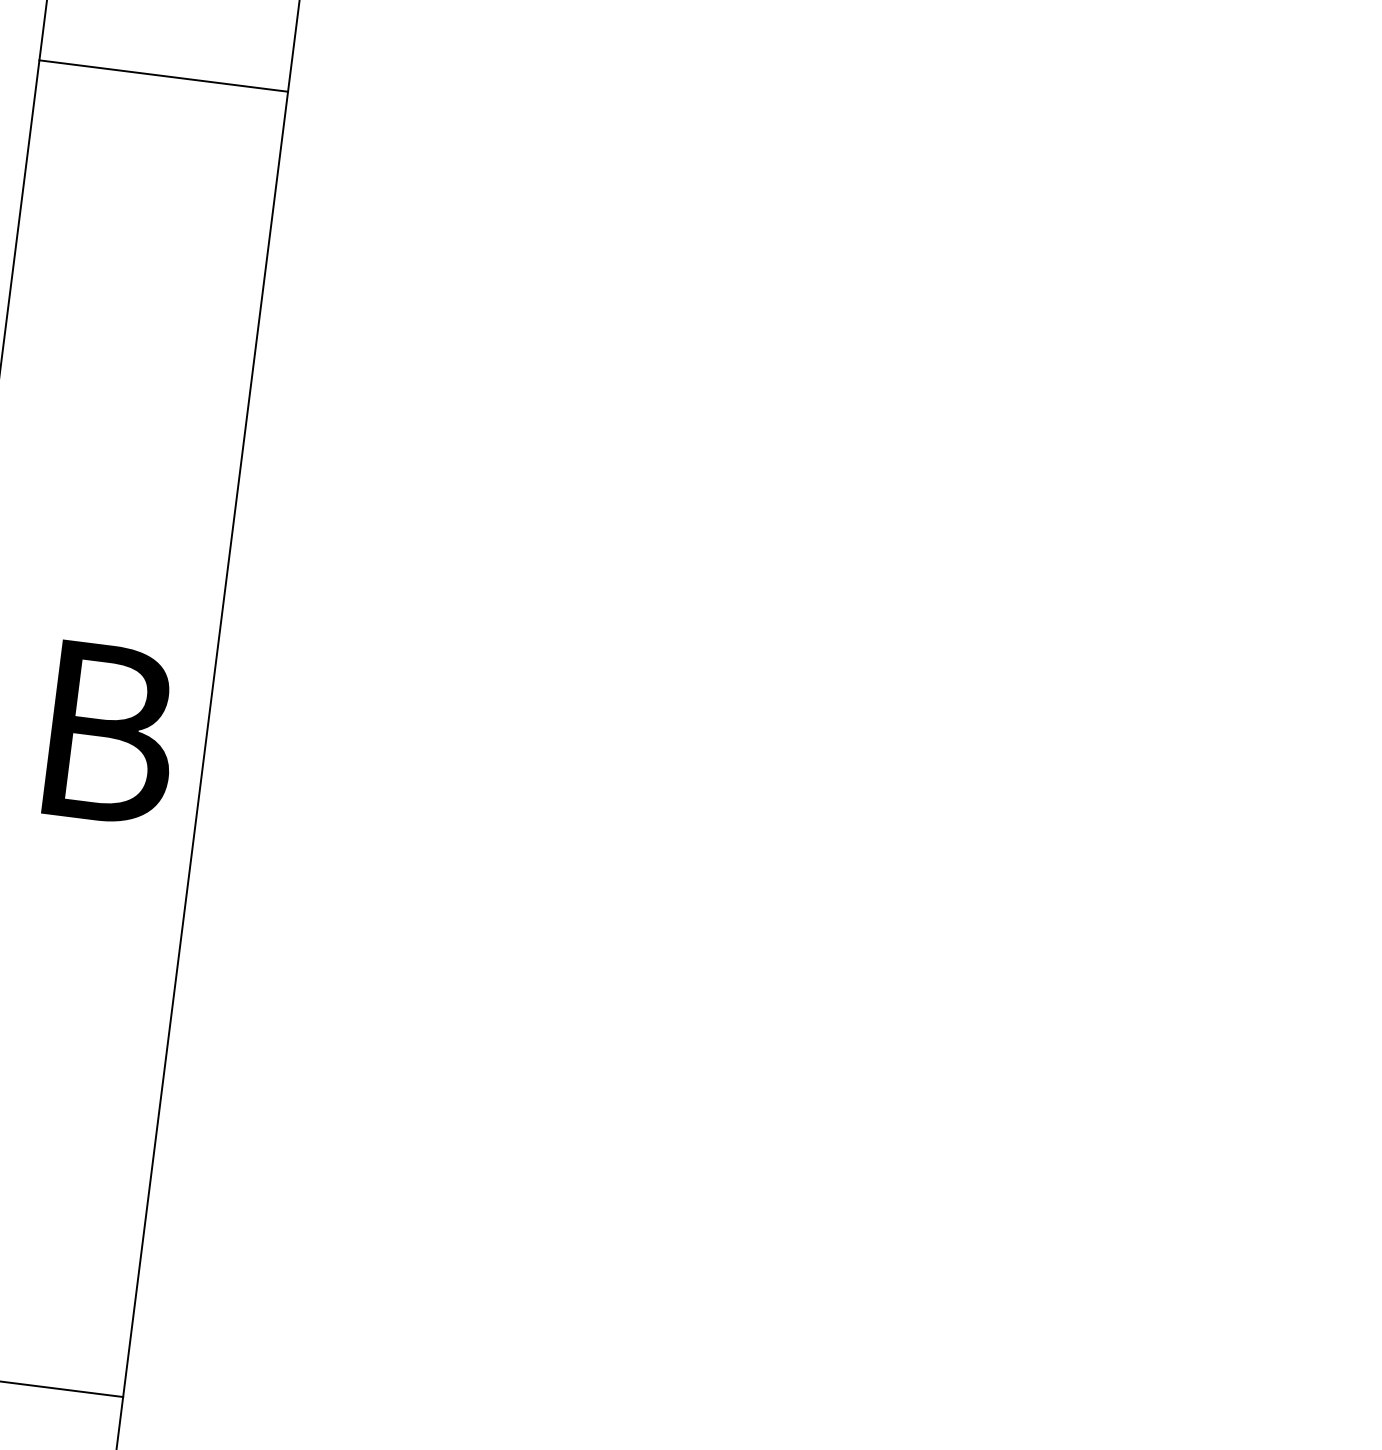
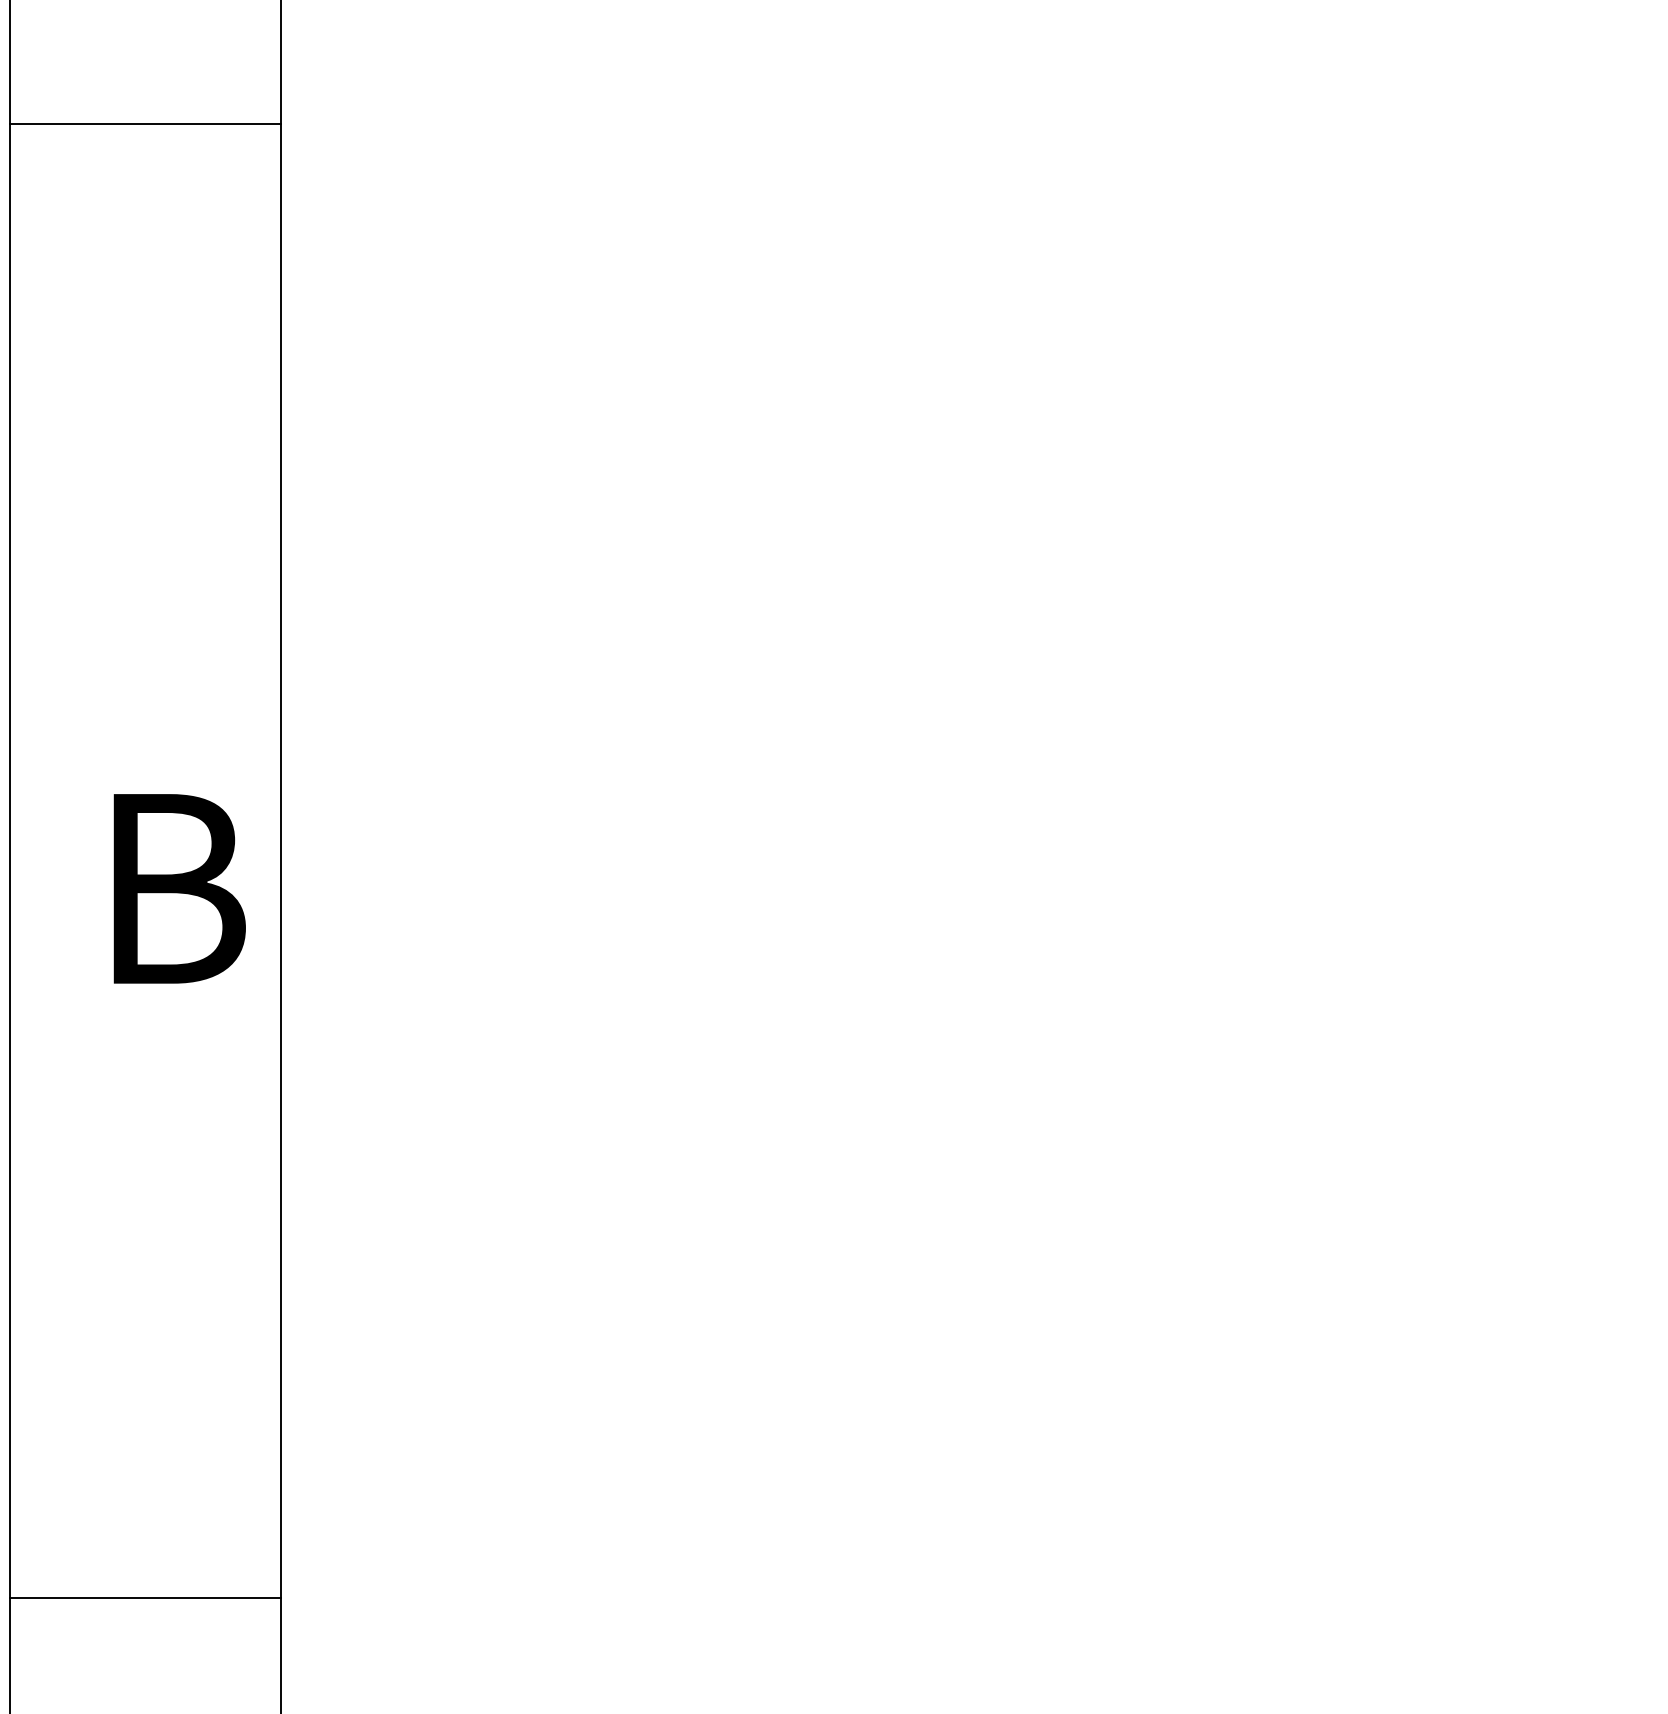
line: (163, 76) -> (145, 124), moved

